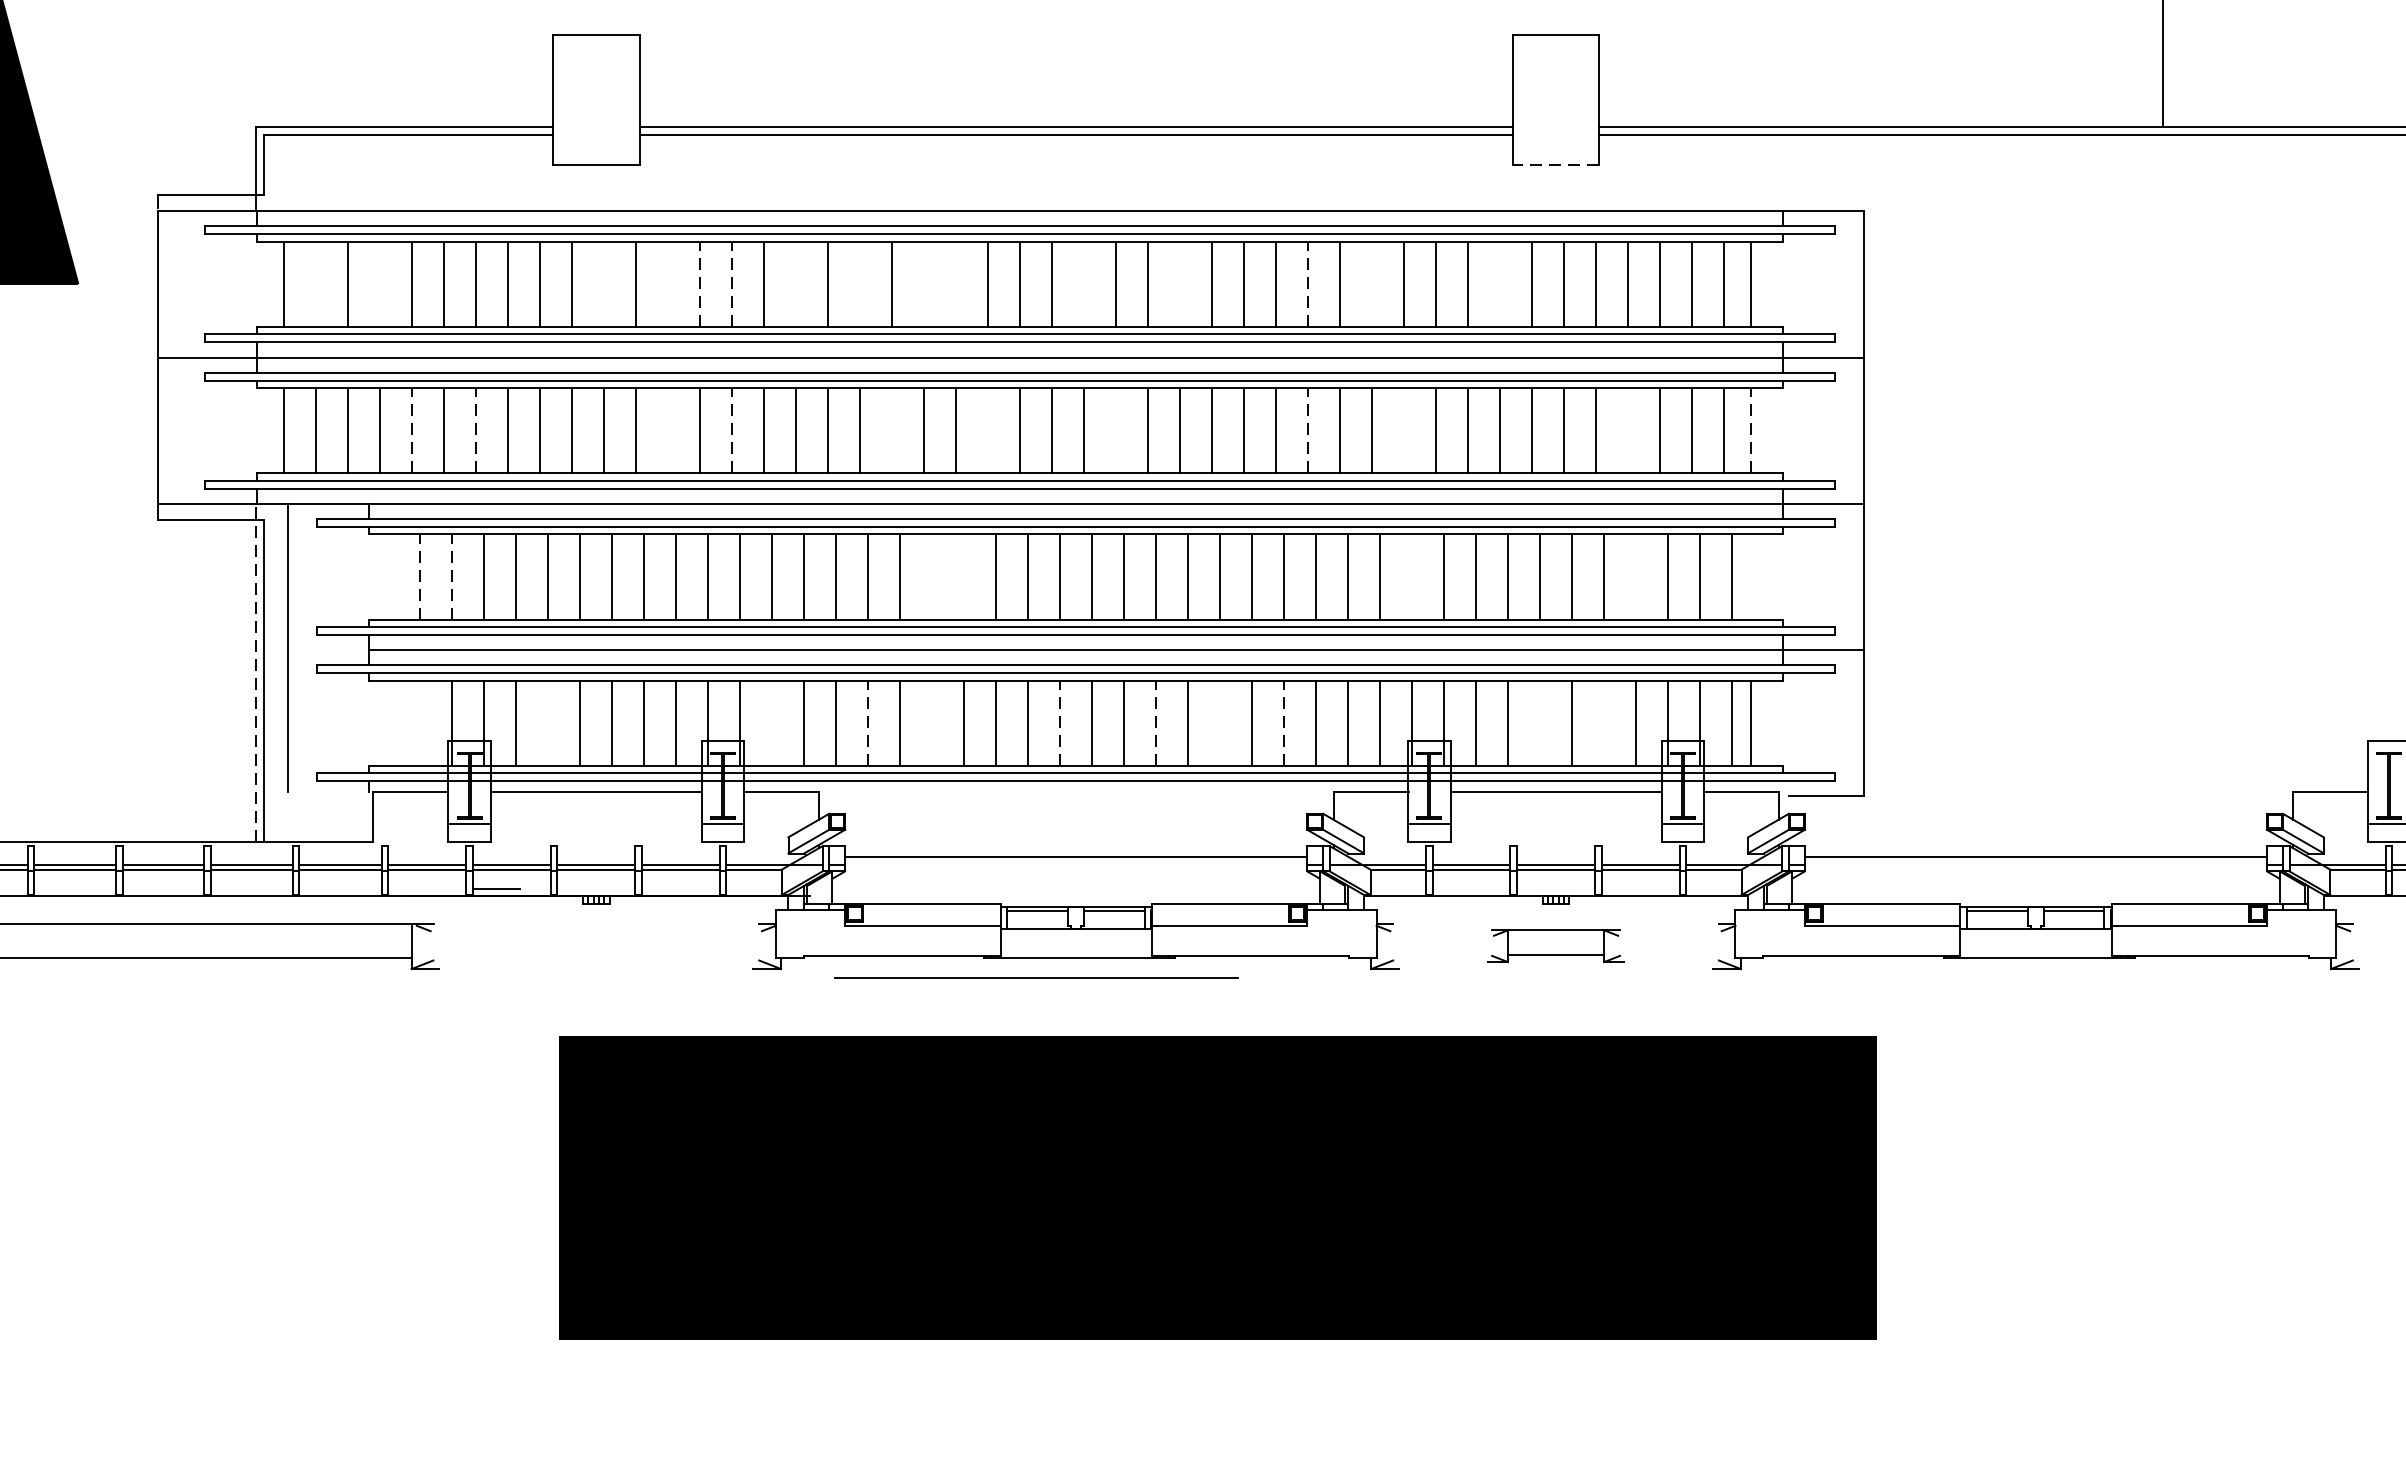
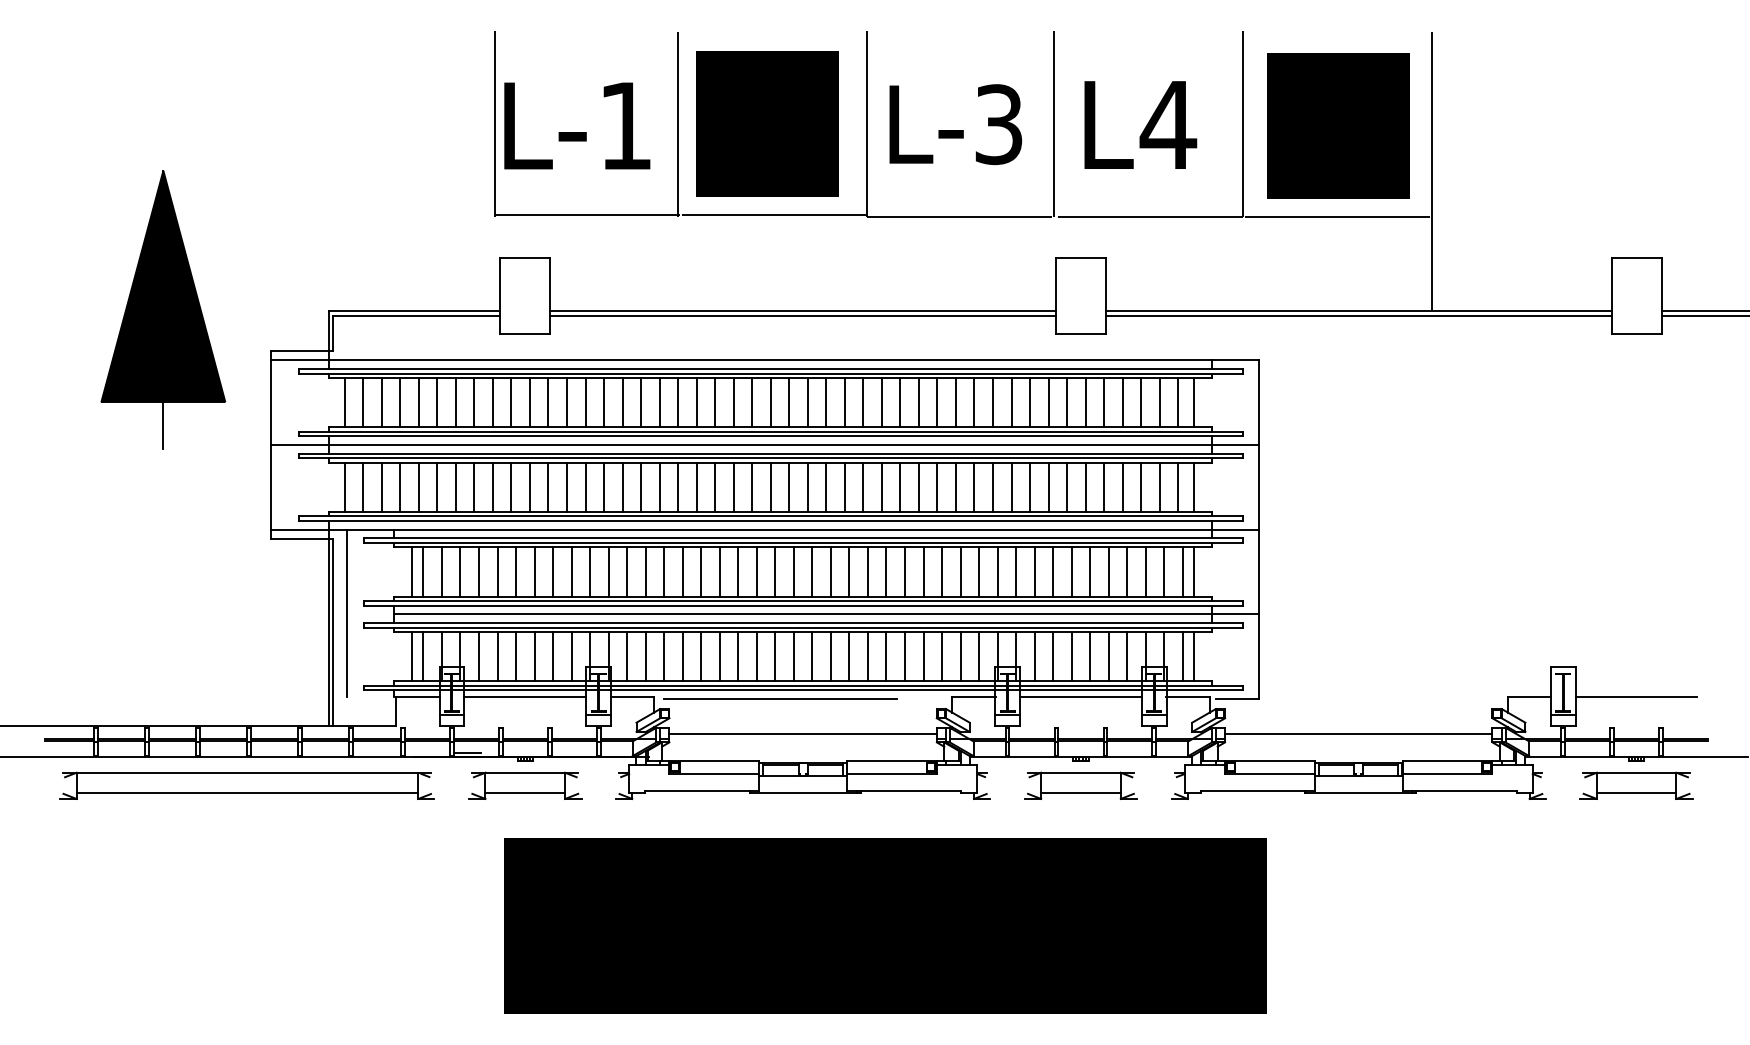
line: (1555, 165) -> (1080, 333), dashed -> solid
line: (316, 284) -> (363, 402), added
line: (380, 284) -> (400, 402), added
line: (603, 284) -> (529, 402), added
line: (667, 284) -> (566, 402), added
line: (700, 284) -> (585, 402), dashed -> solid
line: (733, 284) -> (604, 402), dashed -> solid
line: (797, 284) -> (641, 402), added
line: (860, 284) -> (678, 402), added
line: (924, 284) -> (715, 402), added
line: (955, 284) -> (733, 402), added
line: (1083, 284) -> (807, 402), added
line: (1180, 284) -> (863, 402), added
line: (1308, 284) -> (937, 402), dashed -> solid
line: (1372, 284) -> (974, 402), added
line: (1499, 284) -> (1048, 402), added
line: (411, 431) -> (418, 487), dashed -> solid
line: (475, 431) -> (455, 487), dashed -> solid
line: (667, 431) -> (566, 487), added
line: (733, 431) -> (604, 487), dashed -> solid
line: (892, 431) -> (696, 487), added
line: (988, 431) -> (752, 487), added
line: (1116, 431) -> (826, 487), added
line: (1308, 431) -> (937, 487), dashed -> solid
line: (1403, 431) -> (992, 487), added
line: (1627, 431) -> (1122, 487), added
line: (1750, 431) -> (1193, 487), dashed -> solid
line: (401, 576) -> (412, 571), added
line: (931, 576) -> (719, 571), added
line: (964, 576) -> (738, 571), added
line: (1411, 576) -> (997, 571), added
line: (1636, 576) -> (1127, 571), added
line: (1750, 576) -> (1193, 571), added
line: (420, 577) -> (423, 572), dashed -> solid
line: (451, 577) -> (441, 572), dashed -> solid
line: (256, 672) -> (328, 627), dashed -> solid
line: (401, 722) -> (412, 656), added
line: (420, 722) -> (423, 656), added
line: (548, 722) -> (497, 656), added
line: (772, 722) -> (627, 656), added
line: (867, 722) -> (682, 656), dashed -> solid
line: (931, 722) -> (719, 656), added
line: (1059, 722) -> (793, 656), dashed -> solid
line: (1156, 722) -> (849, 656), dashed -> solid
line: (1220, 722) -> (886, 656), added
line: (1284, 722) -> (923, 656), dashed -> solid
line: (1539, 722) -> (1071, 656), added
line: (1603, 722) -> (1108, 656), added
part: (596, 945) -> (525, 785), added
part: (1555, 945) -> (1080, 785), size x1.43
line: (1037, 976) -> (780, 698), moved

